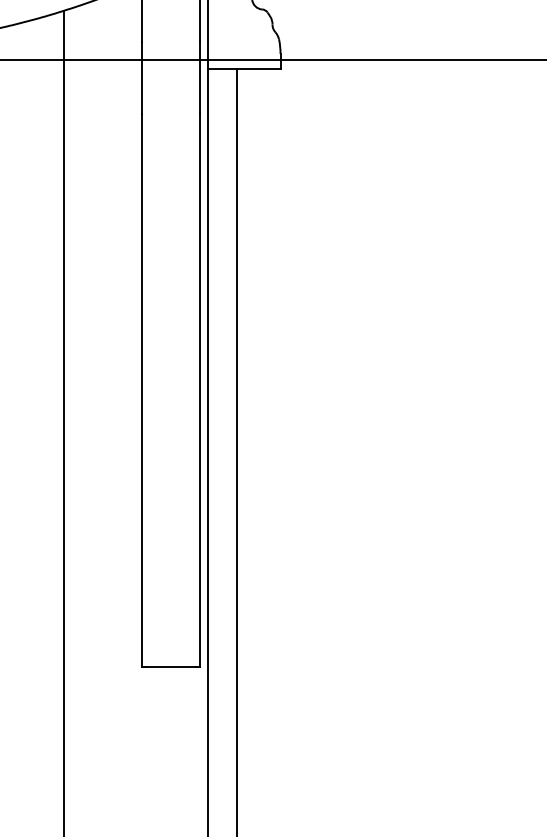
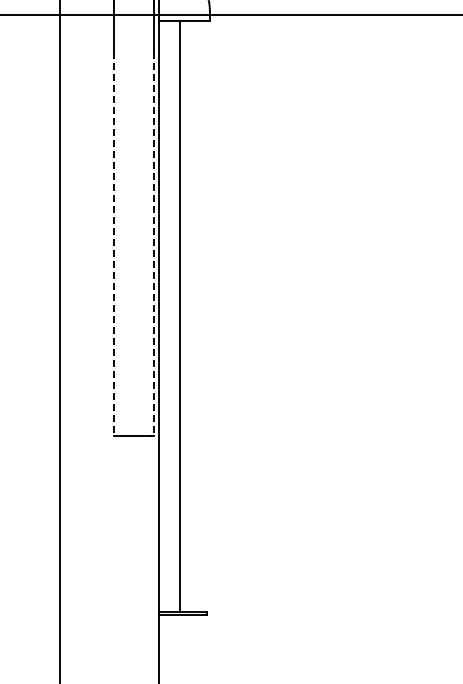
line: (141, 391) -> (113, 244), solid -> dashed
line: (200, 391) -> (154, 244), solid -> dashed

